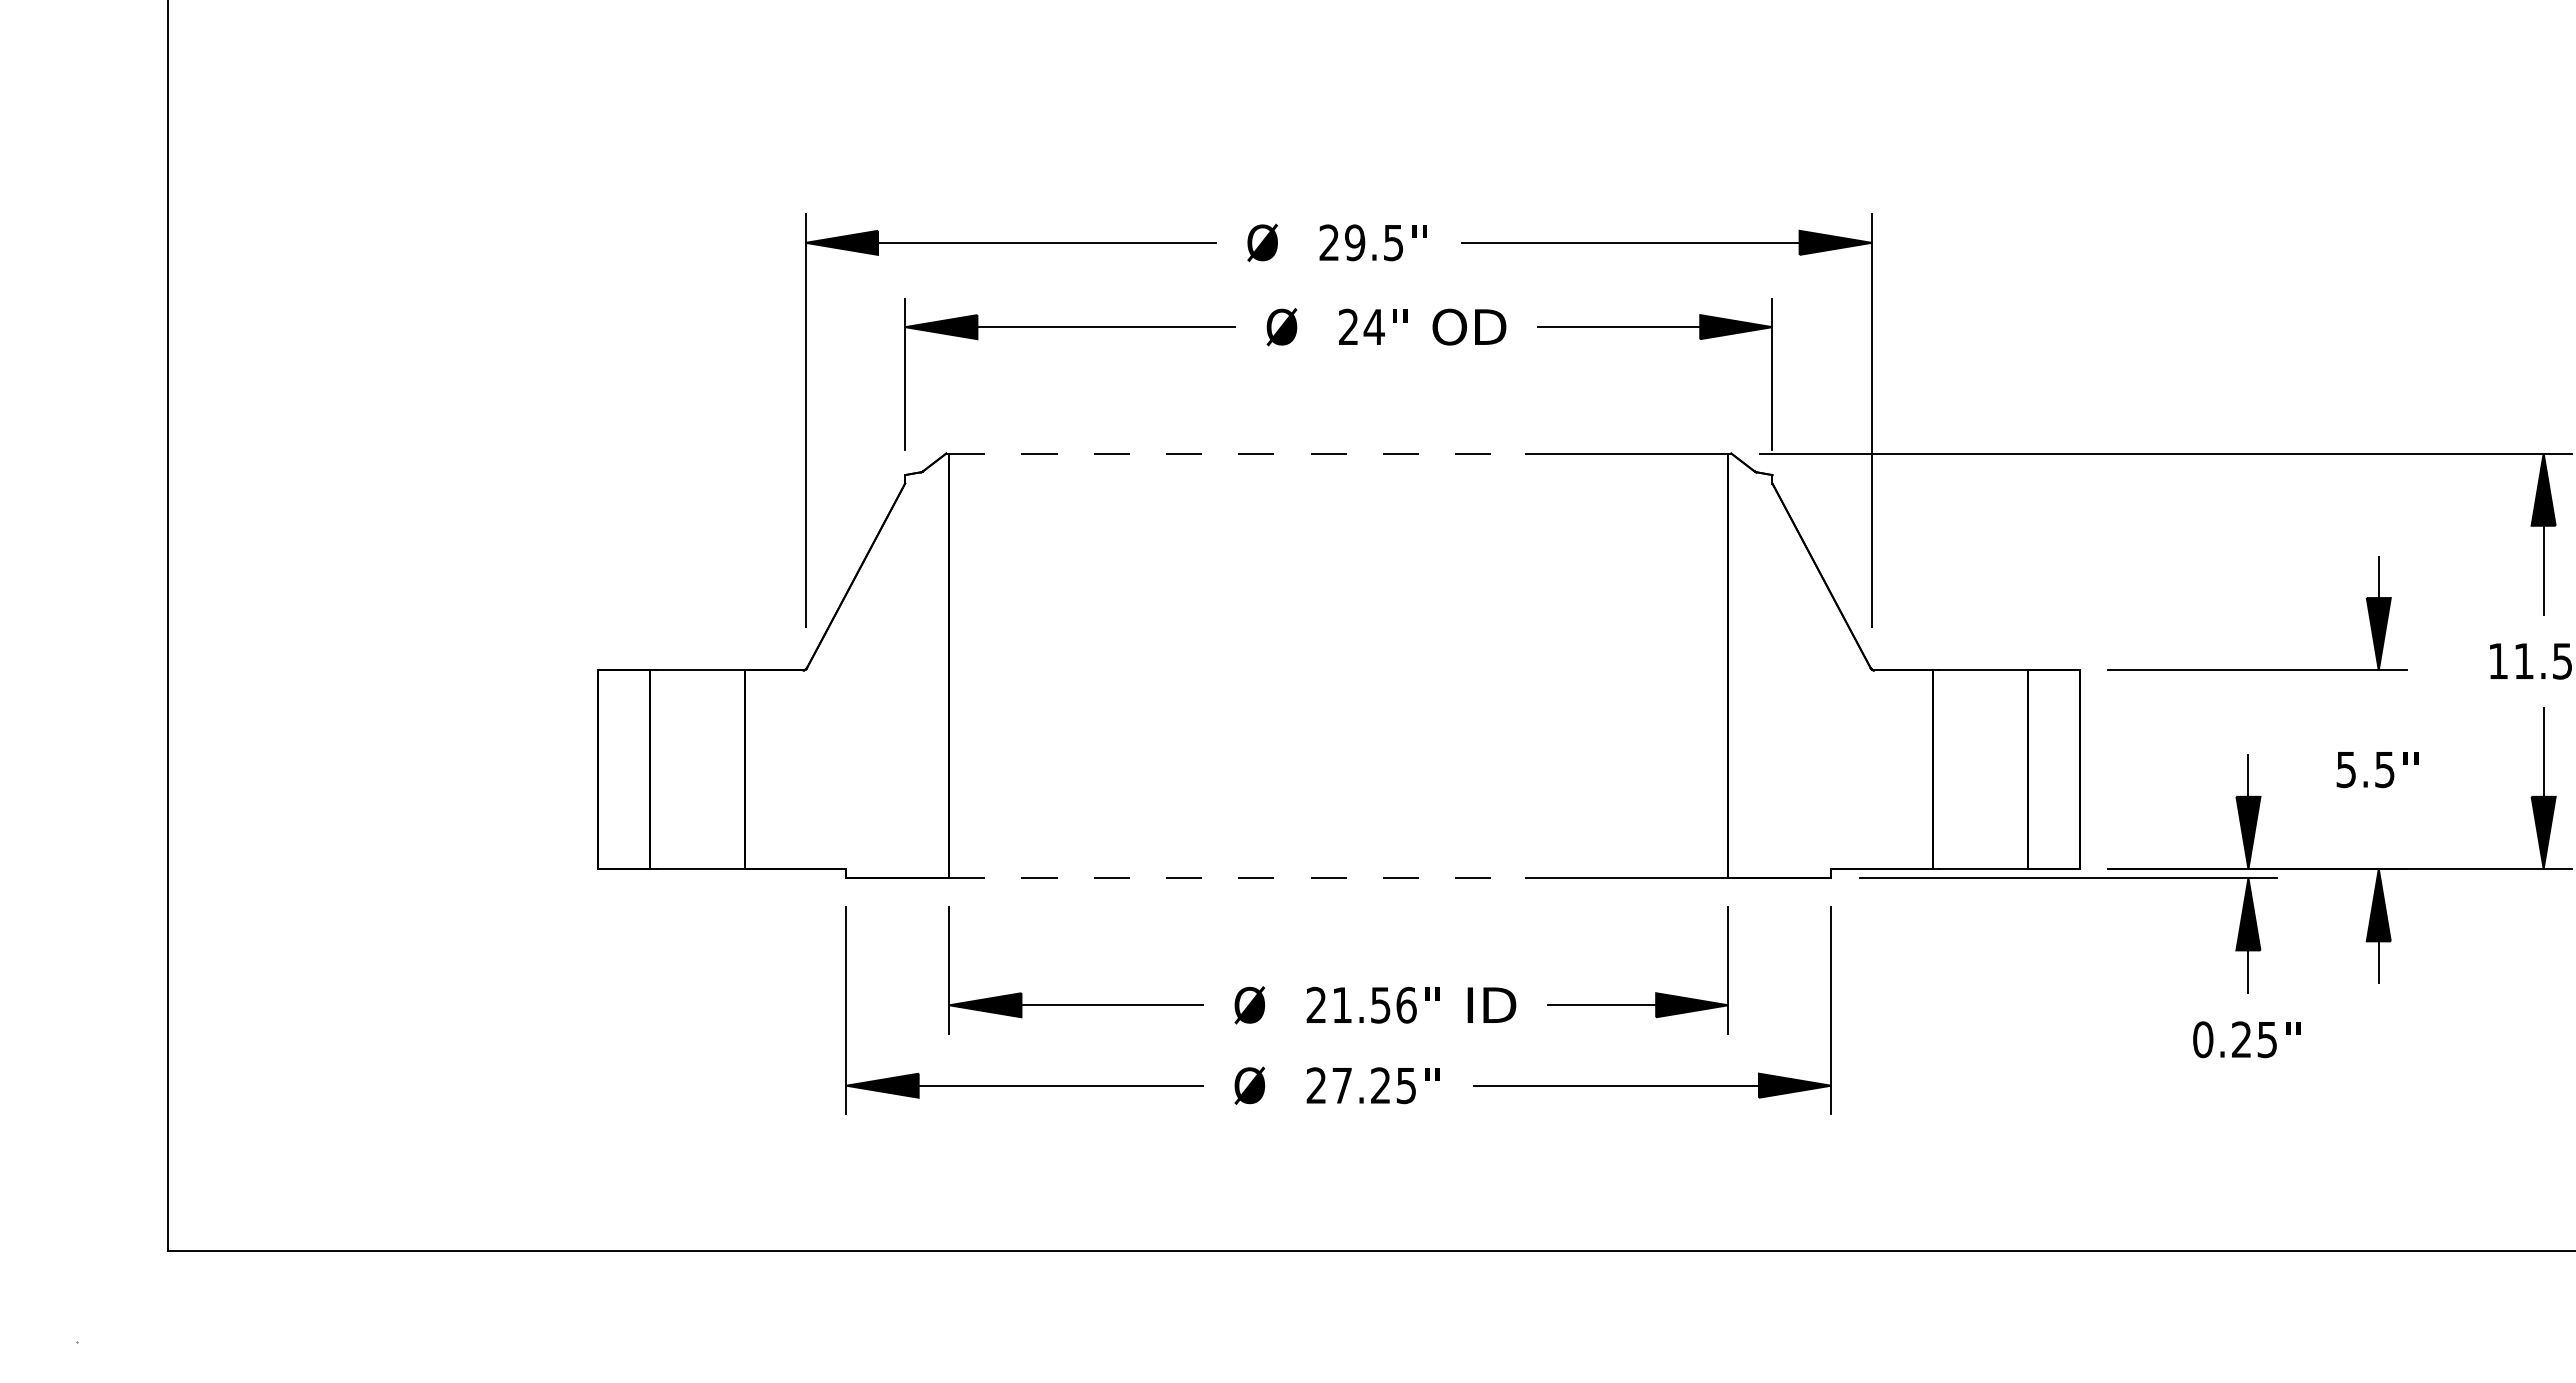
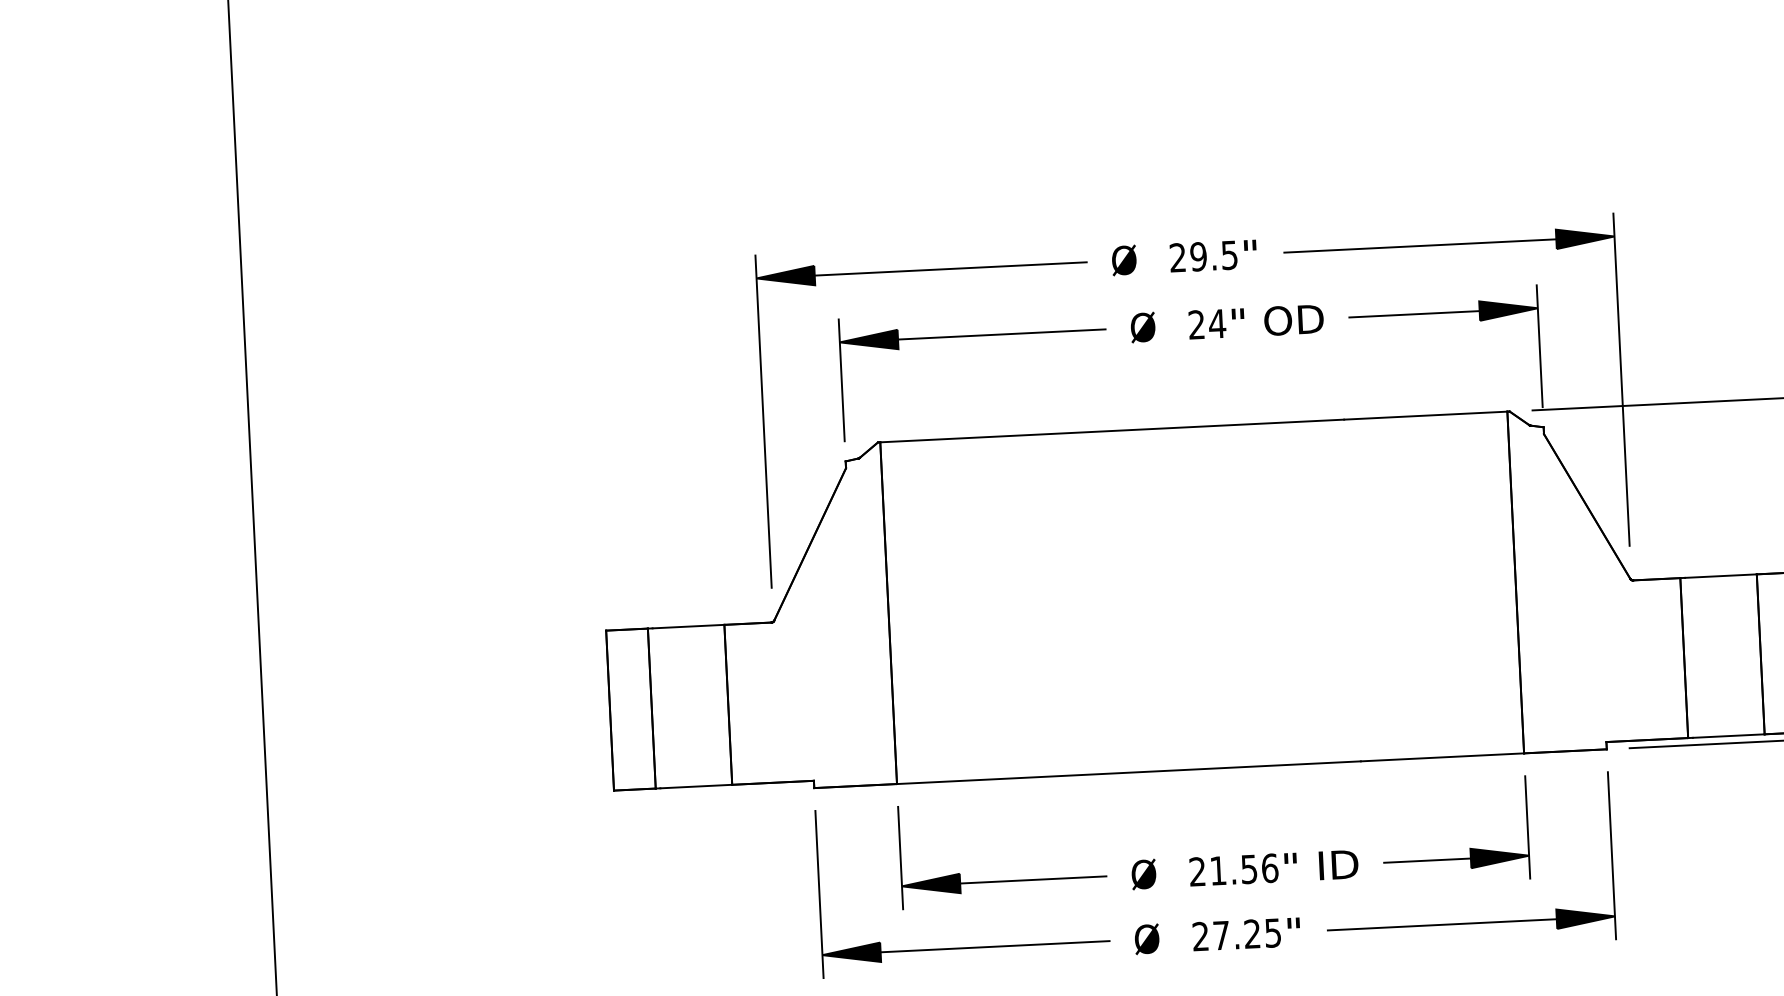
line: (1237, 453) -> (1112, 430), dashed -> solid
line: (1237, 878) -> (1129, 772), dashed -> solid

